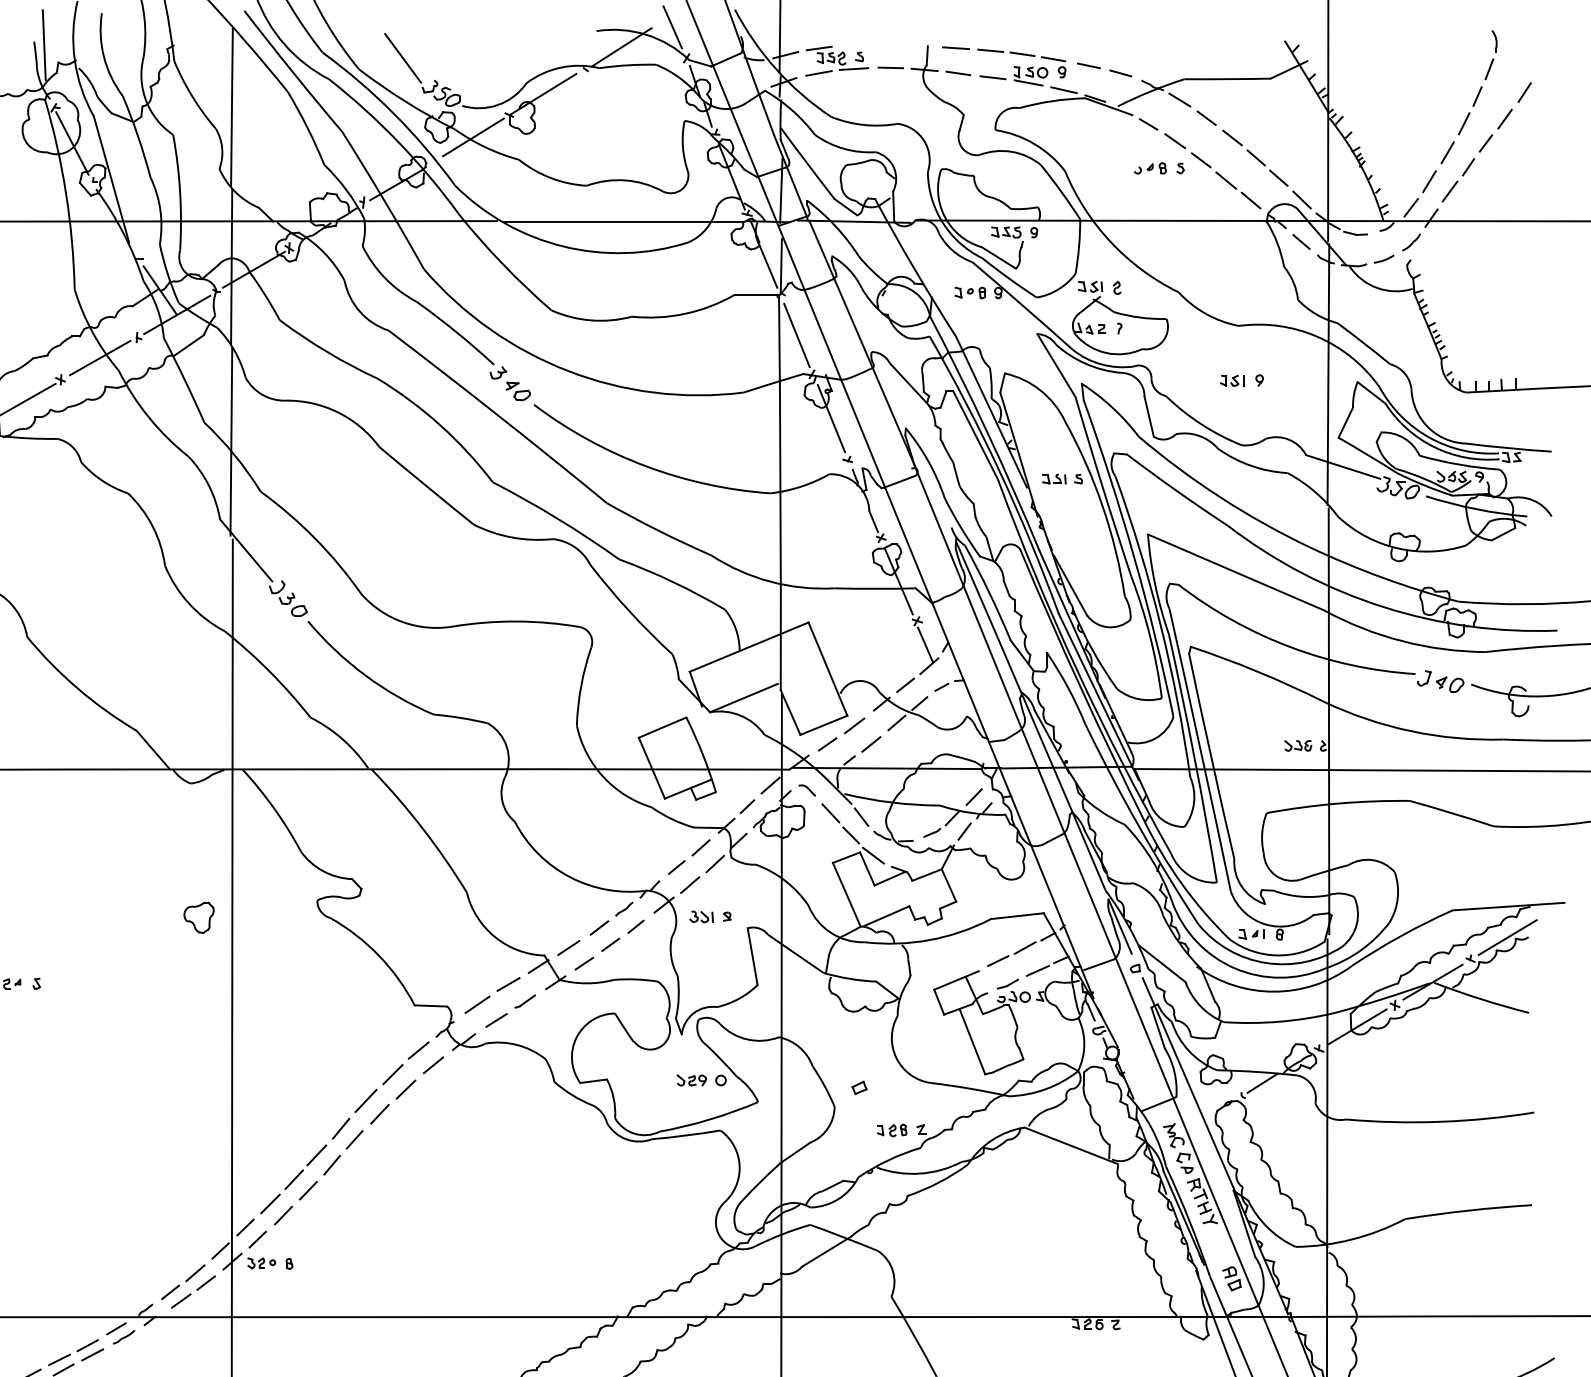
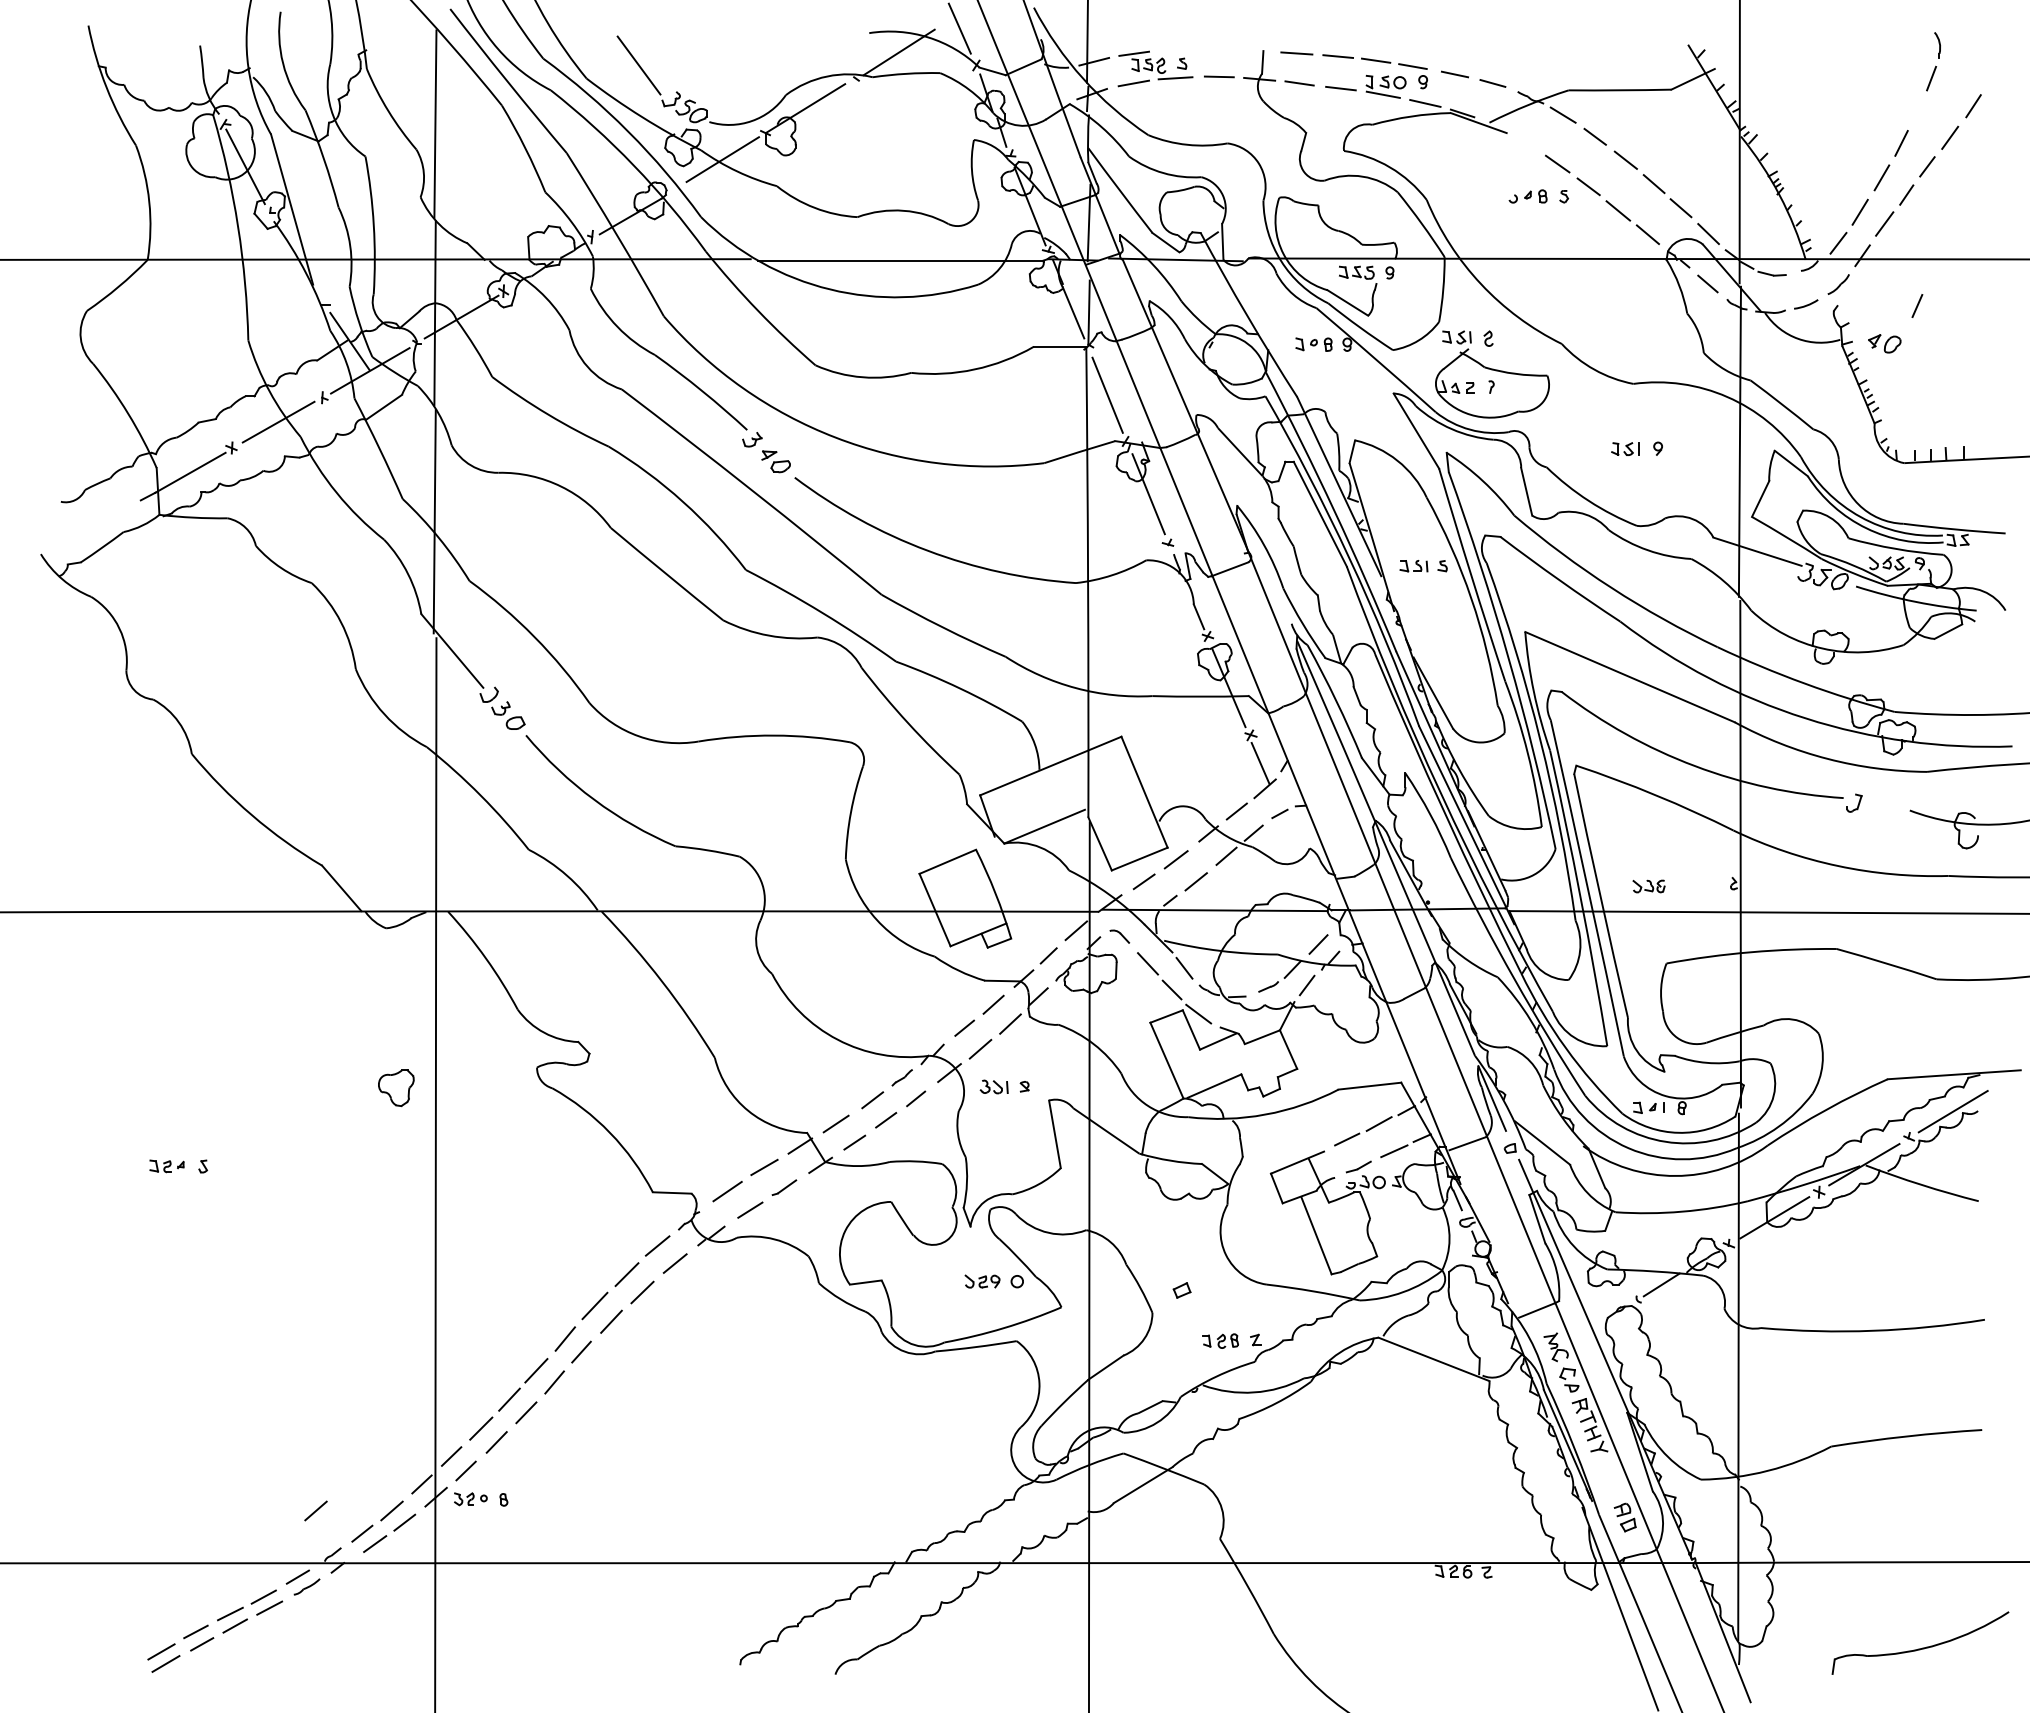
line: (43, 44) -> (211, 49), removed
line: (1477, 96) -> (1917, 305), moved
line: (1148, 123) -> (1525, 143), removed
part: (1449, 684) -> (1884, 343), moved
part: (1297, 745) -> (1648, 886), moved
line: (131, 1272) -> (315, 1510), added

